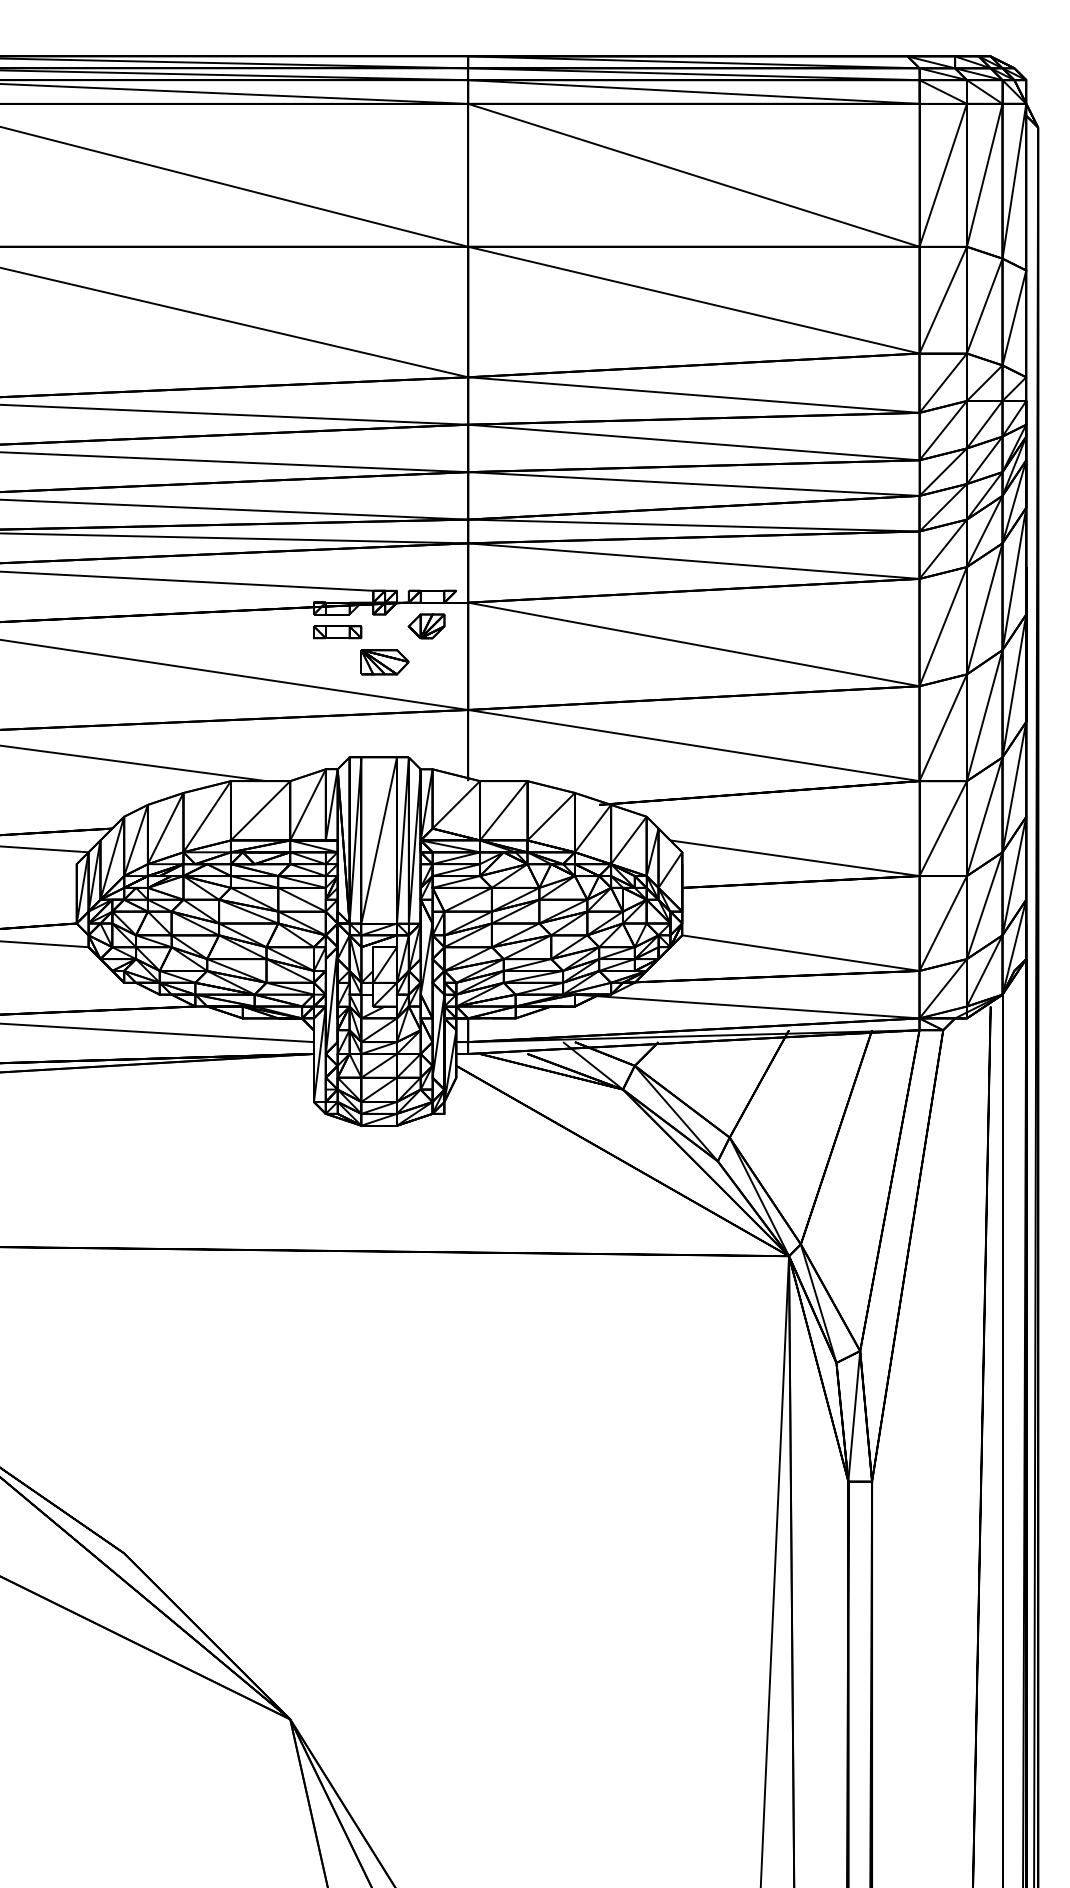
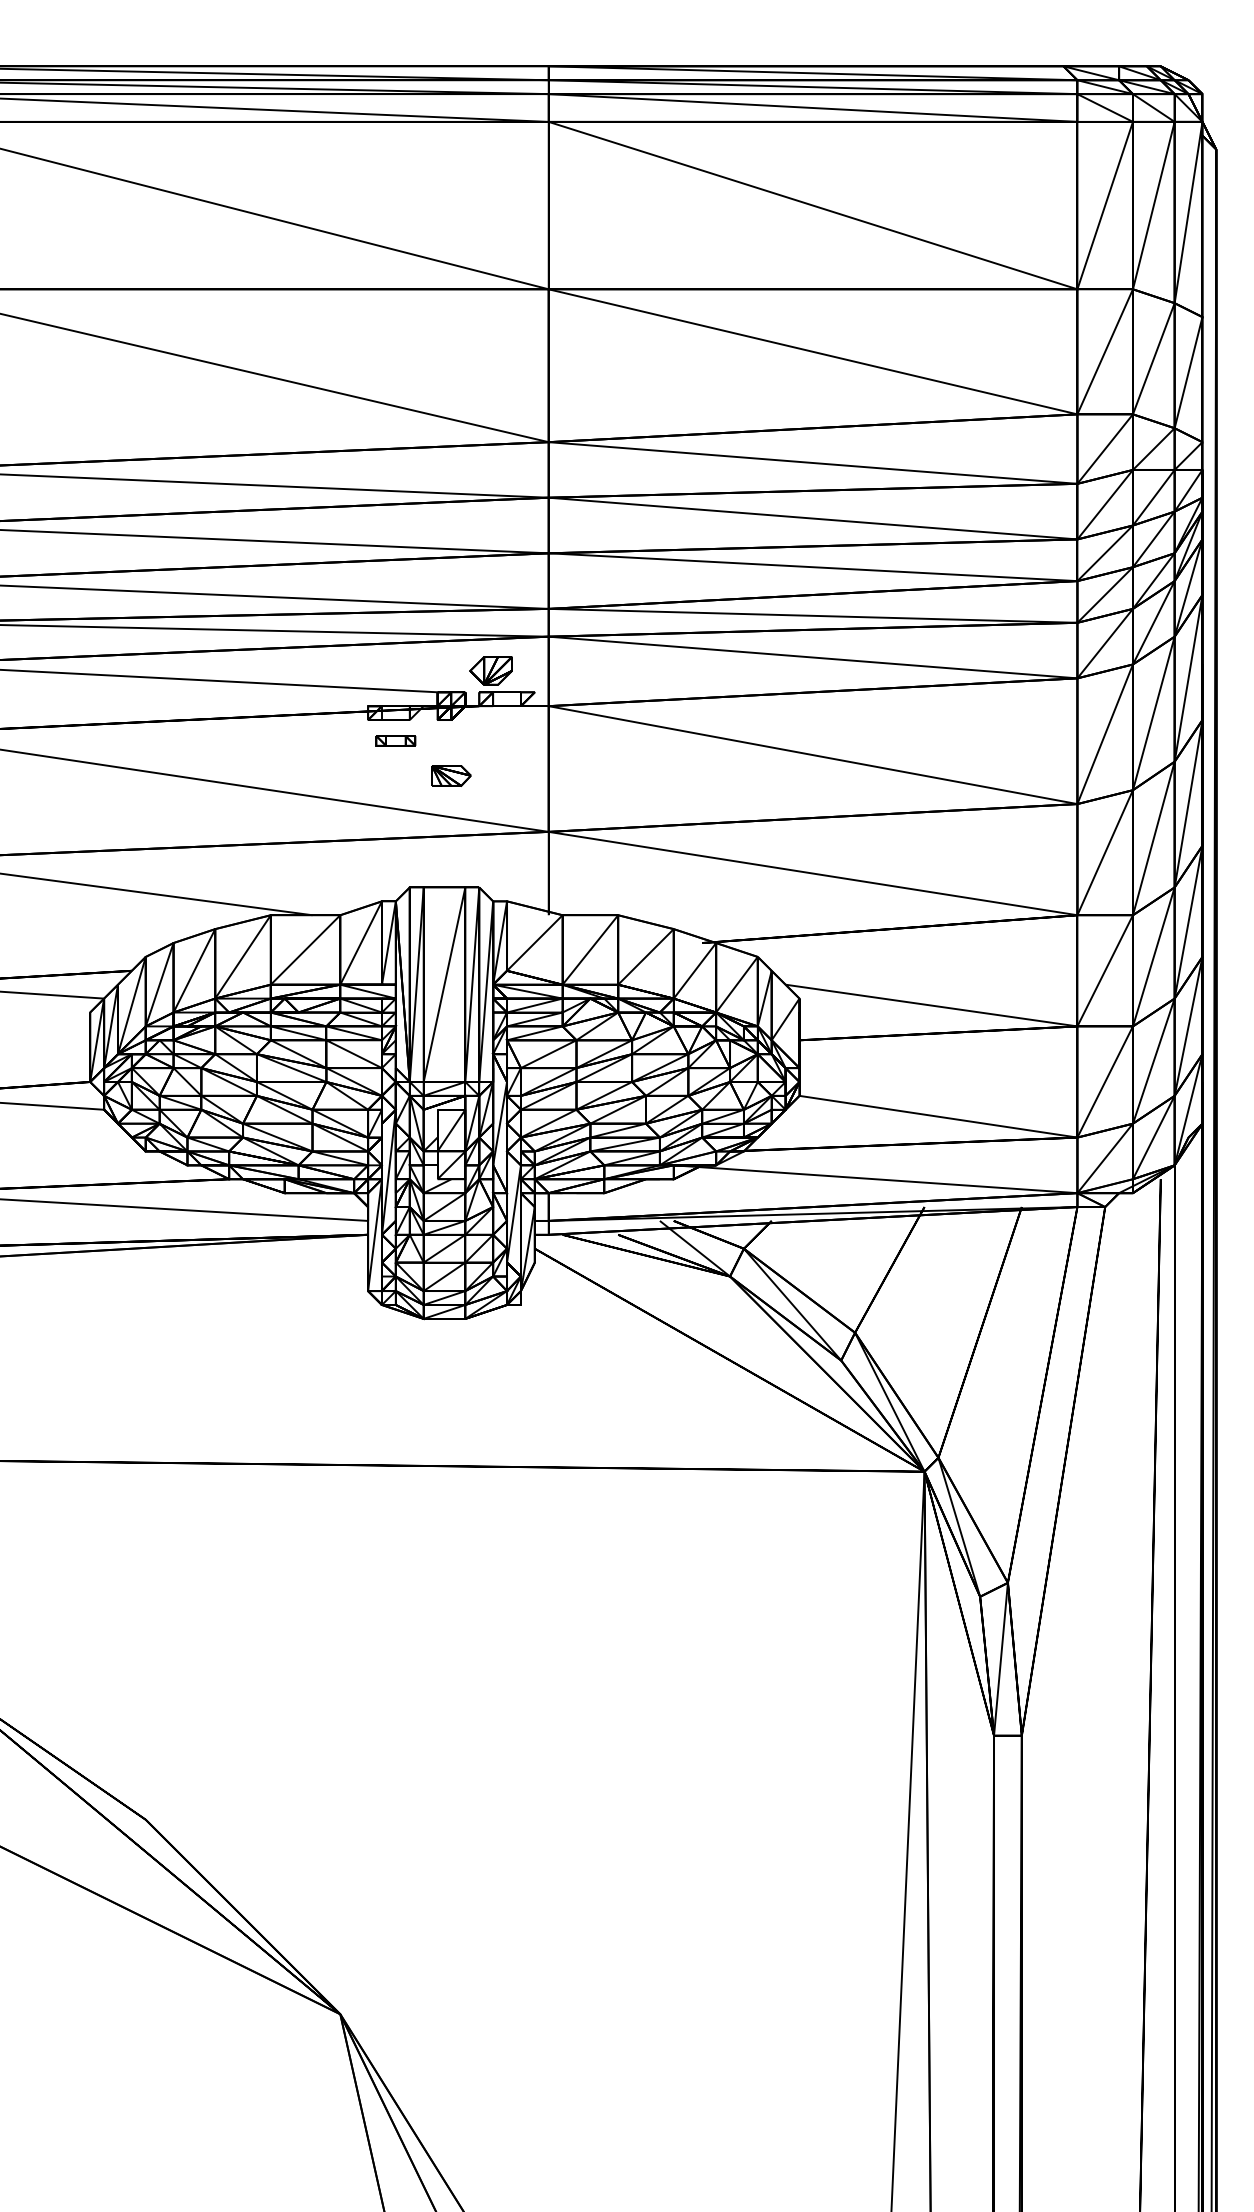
part: (426, 625) -> (490, 670), moved
part: (337, 631) -> (395, 740), size x0.7
part: (385, 661) -> (451, 775), size x0.7

